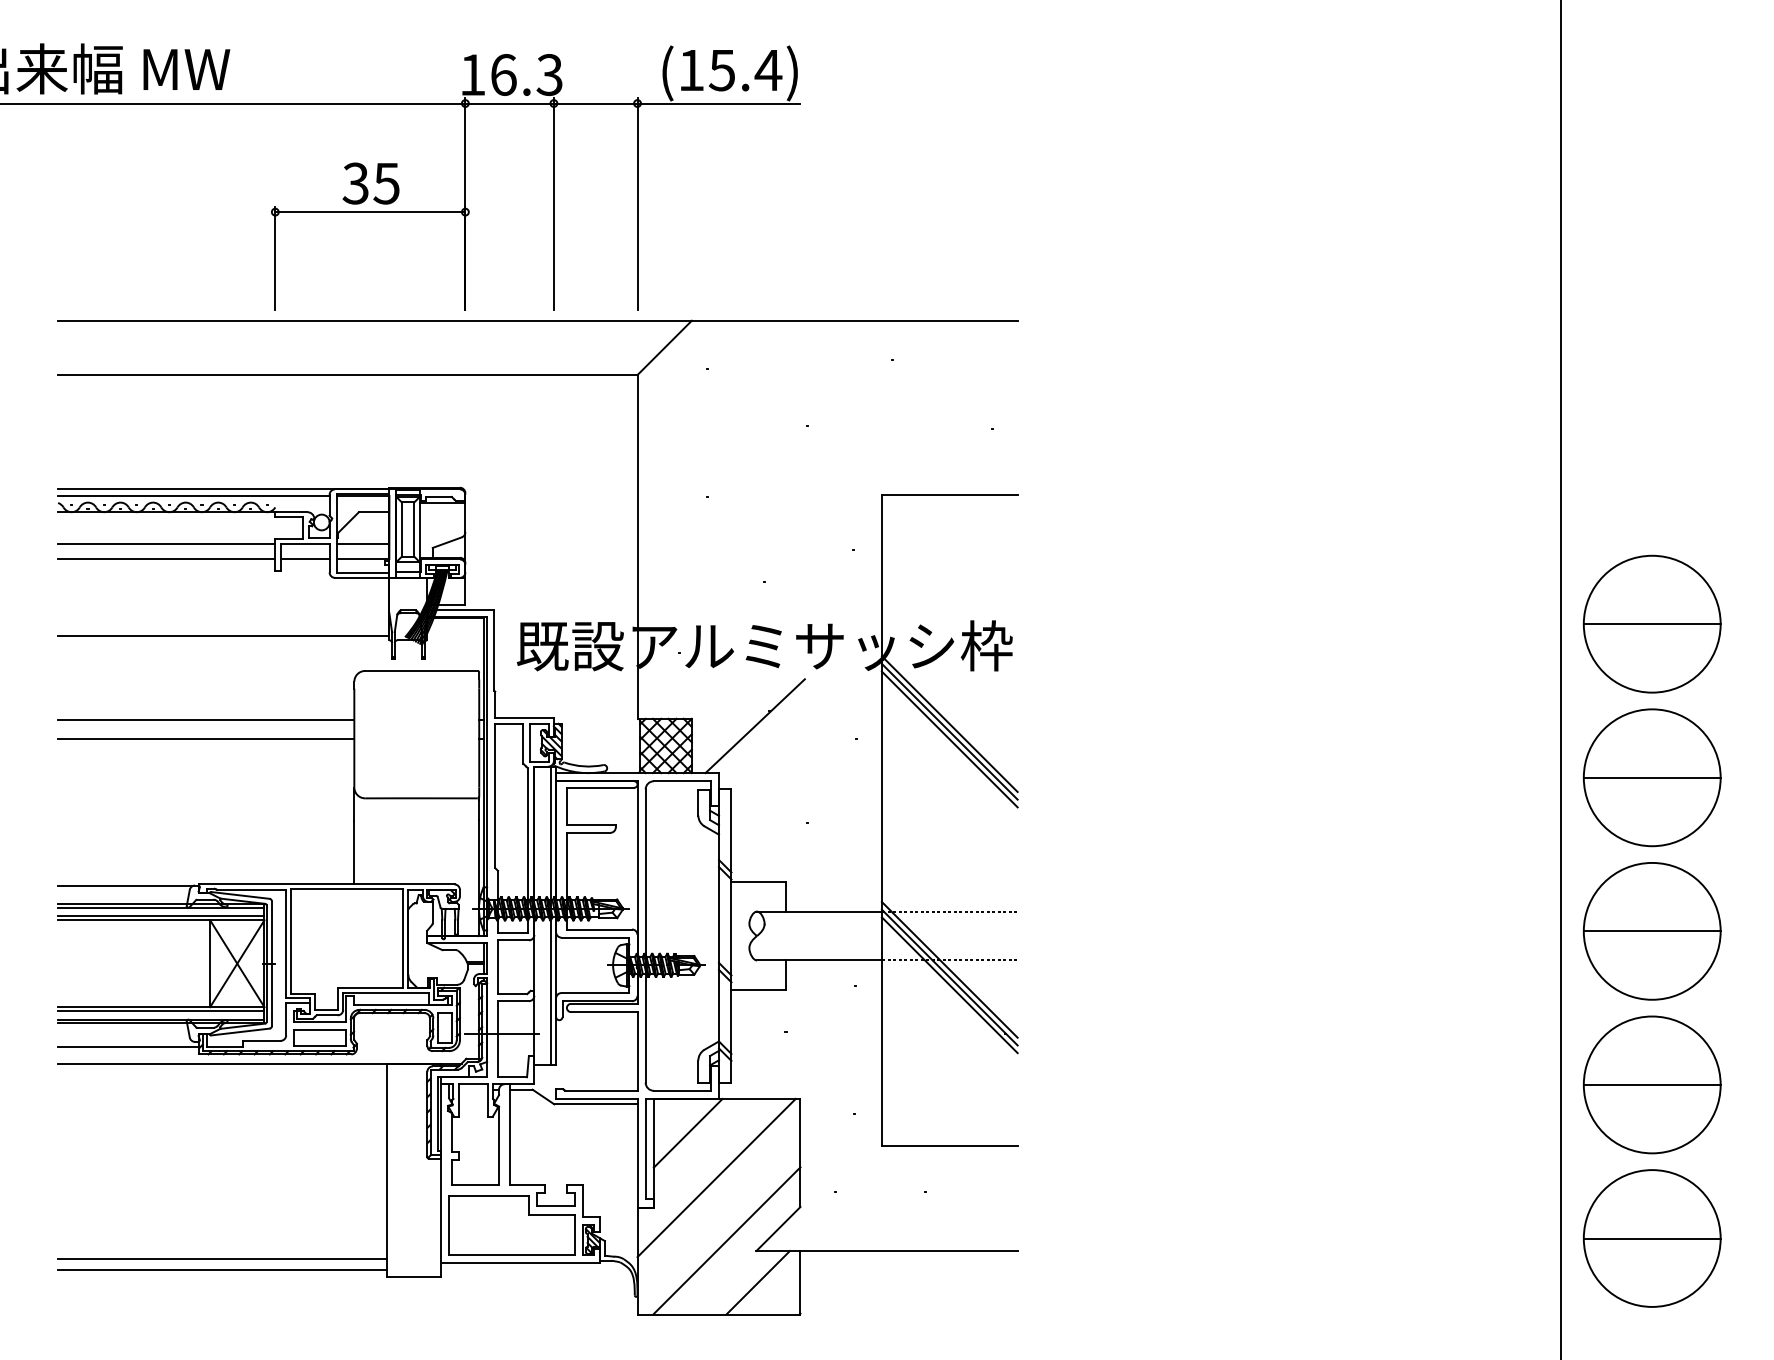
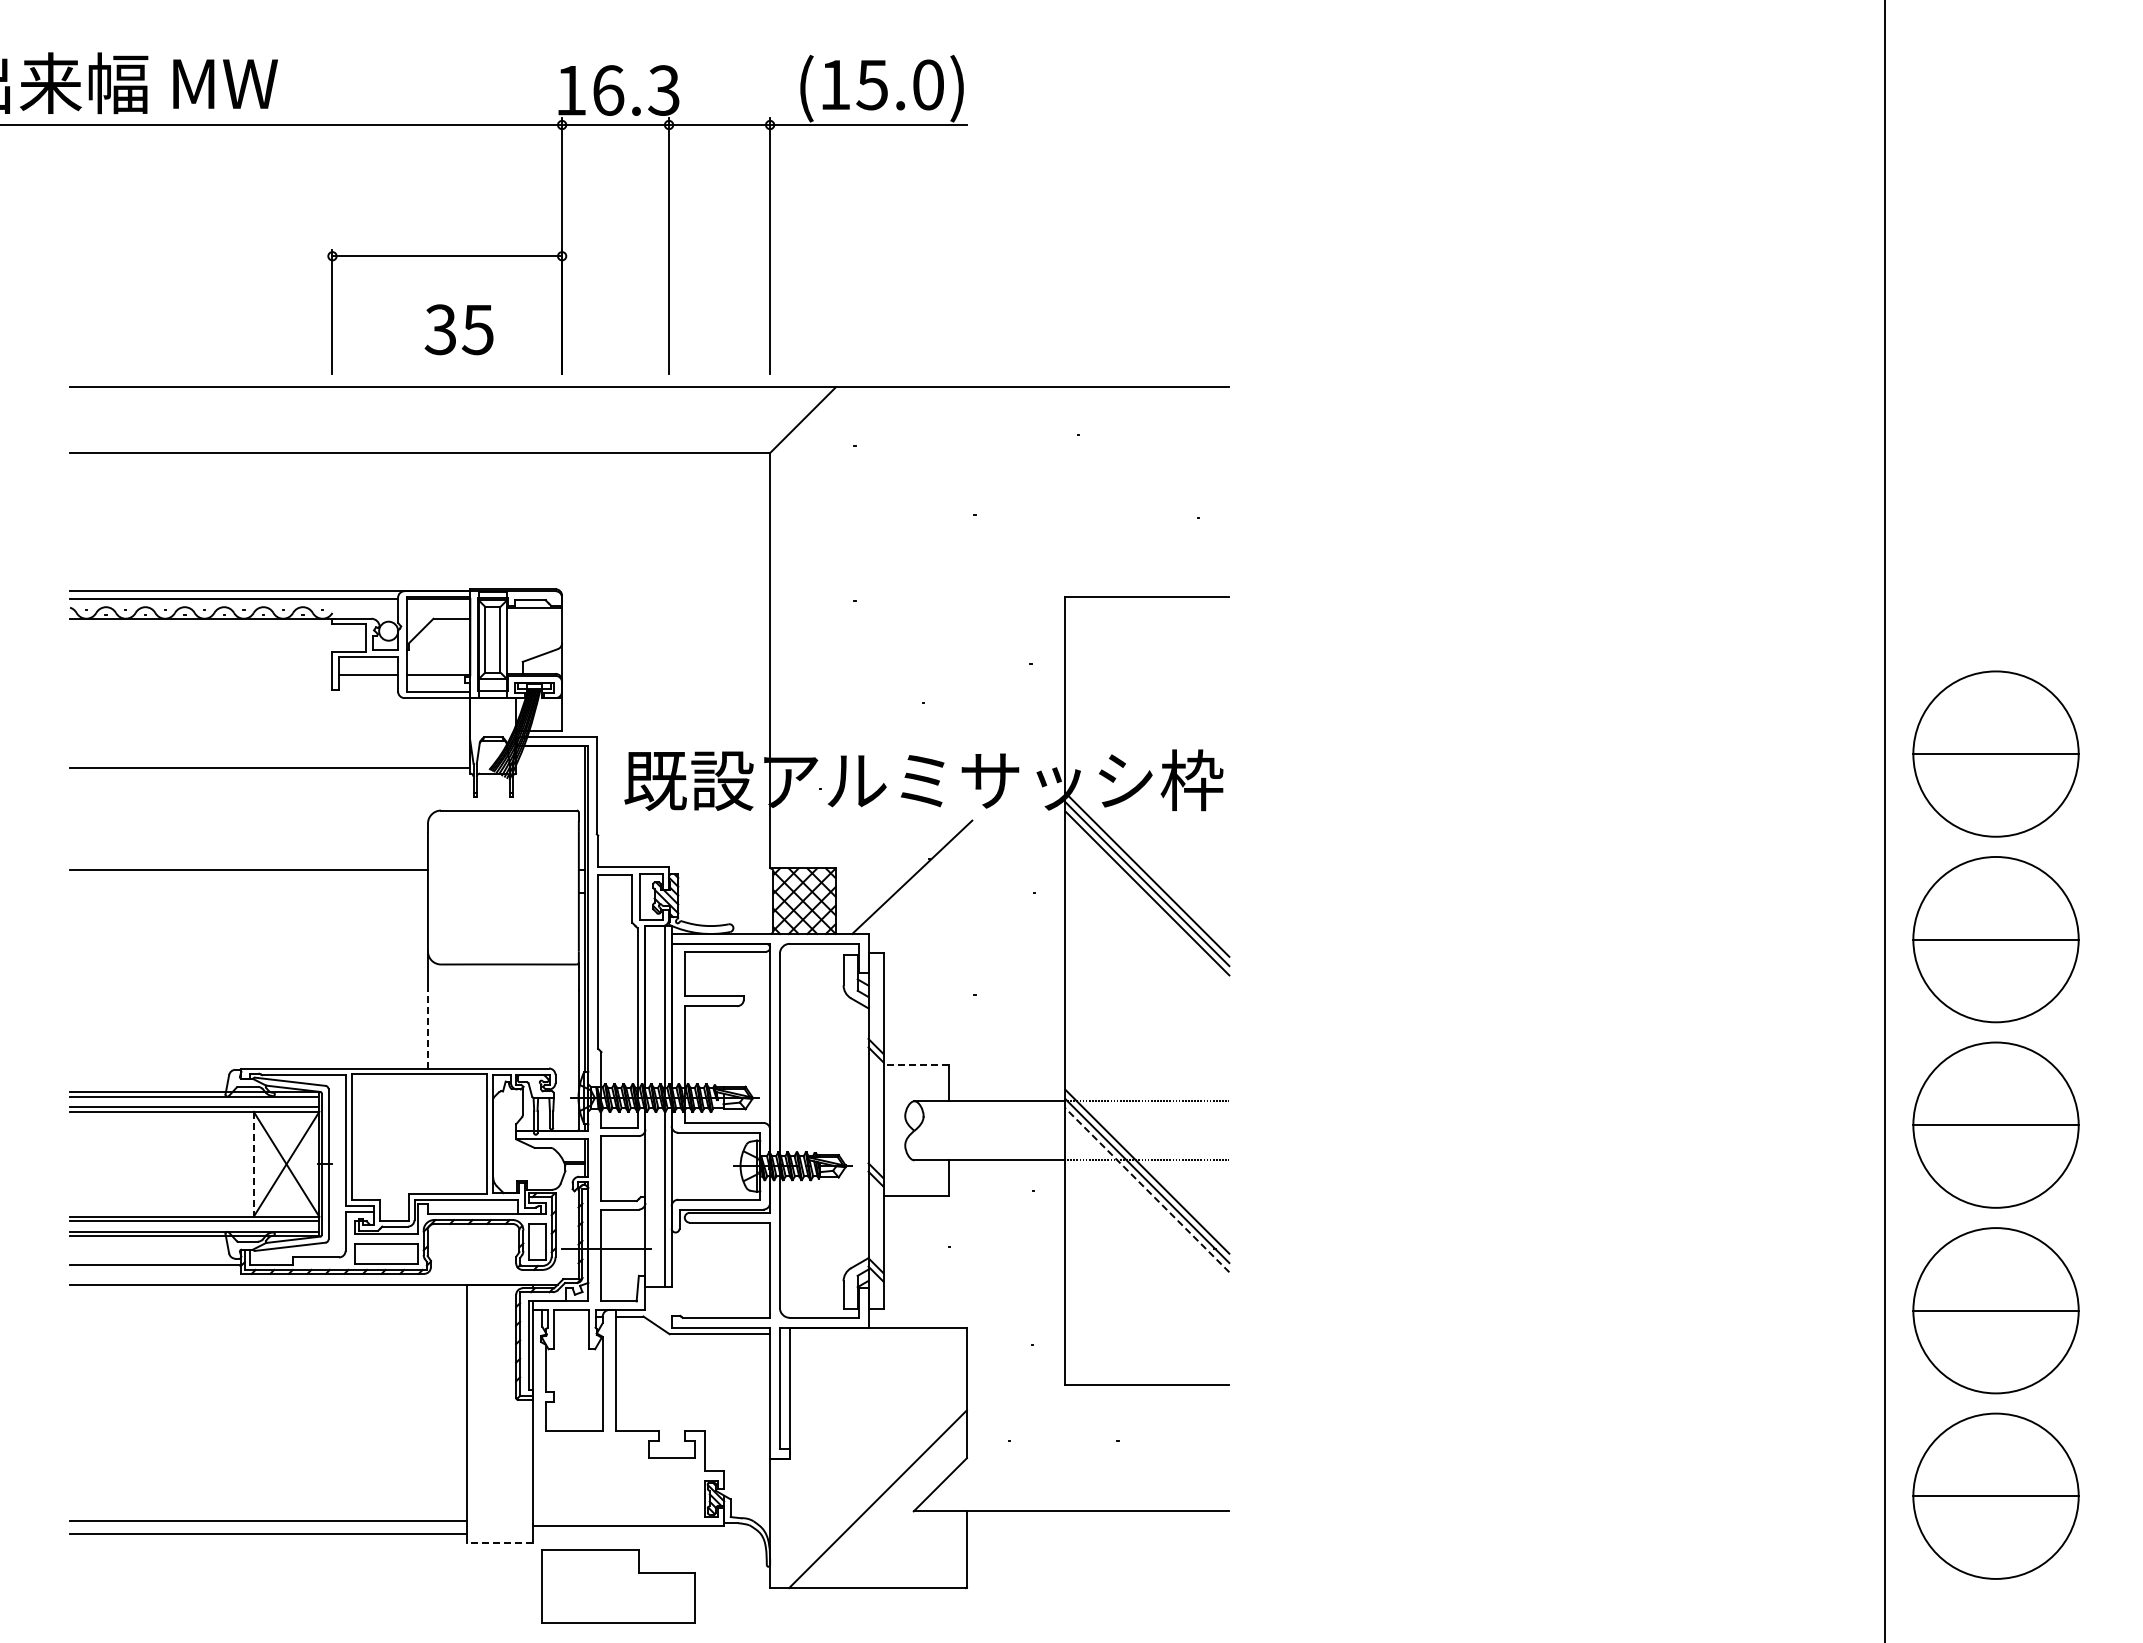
text: (768, 69) -> (928, 84), (15.4) -> (15.0)
text: (370, 183) -> (458, 329), moved
line: (166, 544) -> (201, 657), removed
line: (363, 544) -> (438, 657), removed
line: (166, 559) -> (201, 675), removed
line: (205, 738) -> (248, 892), removed
line: (353, 852) -> (427, 1029), solid -> dashed
line: (758, 881) -> (916, 1065), solid -> dashed
line: (125, 886) -> (151, 1070), removed
line: (209, 963) -> (253, 1164), solid -> dashed
line: (949, 985) -> (1147, 1190), solid -> dashed
line: (687, 1132) -> (830, 1368), removed
line: (716, 1177) -> (865, 1422), removed
part: (512, 1225) -> (618, 1586), moved
line: (413, 1276) -> (499, 1542), solid -> dashed
line: (757, 1282) -> (915, 1549), removed

